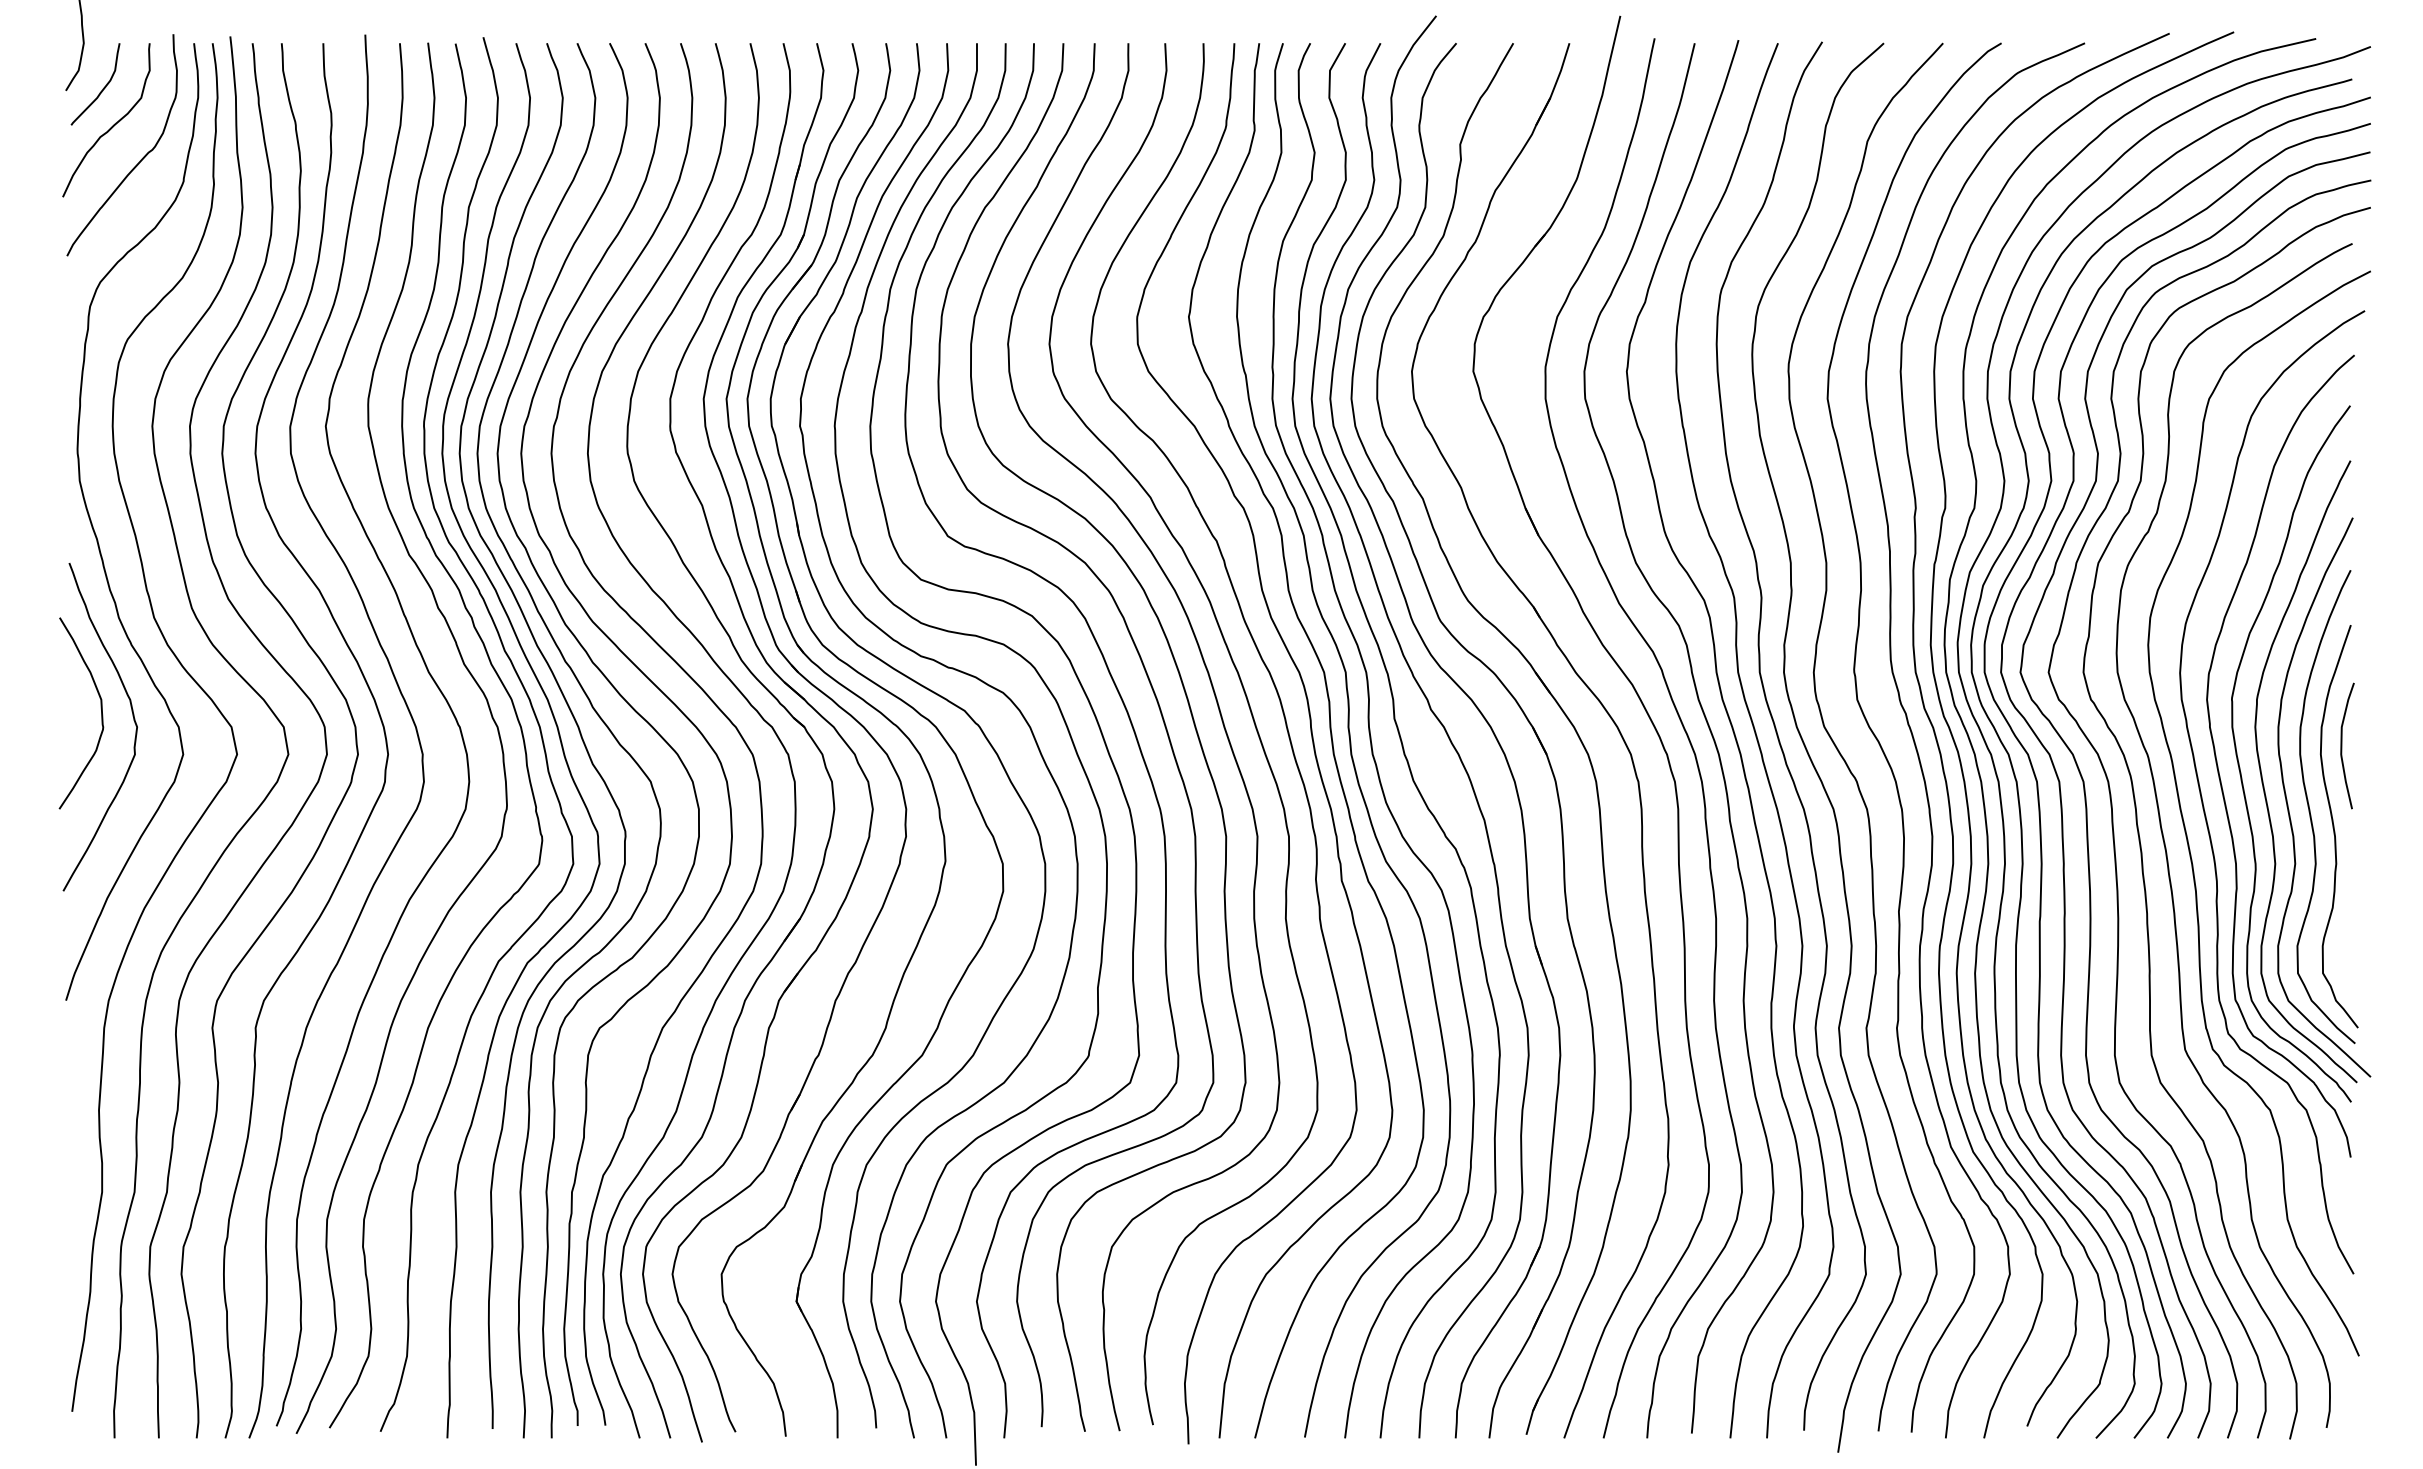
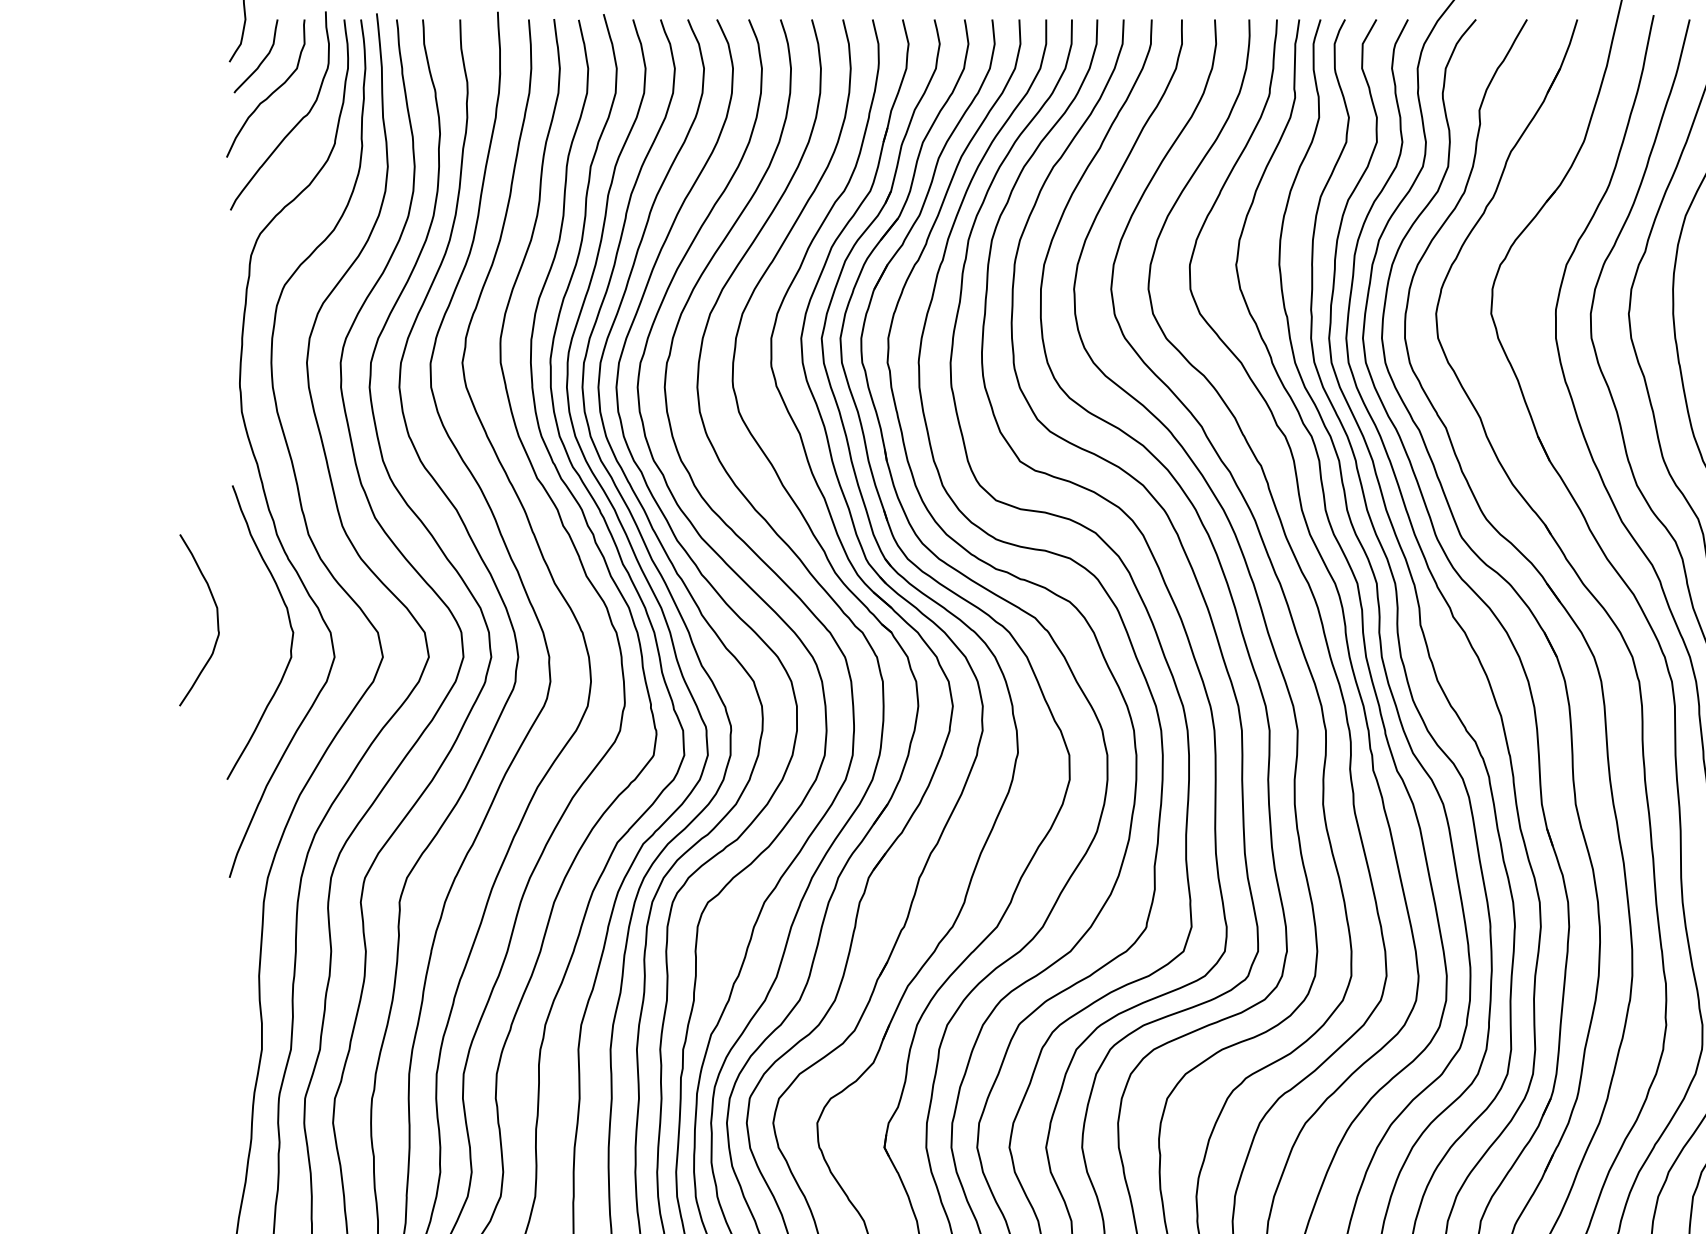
curve: (100, 708) -> (216, 615), moved

